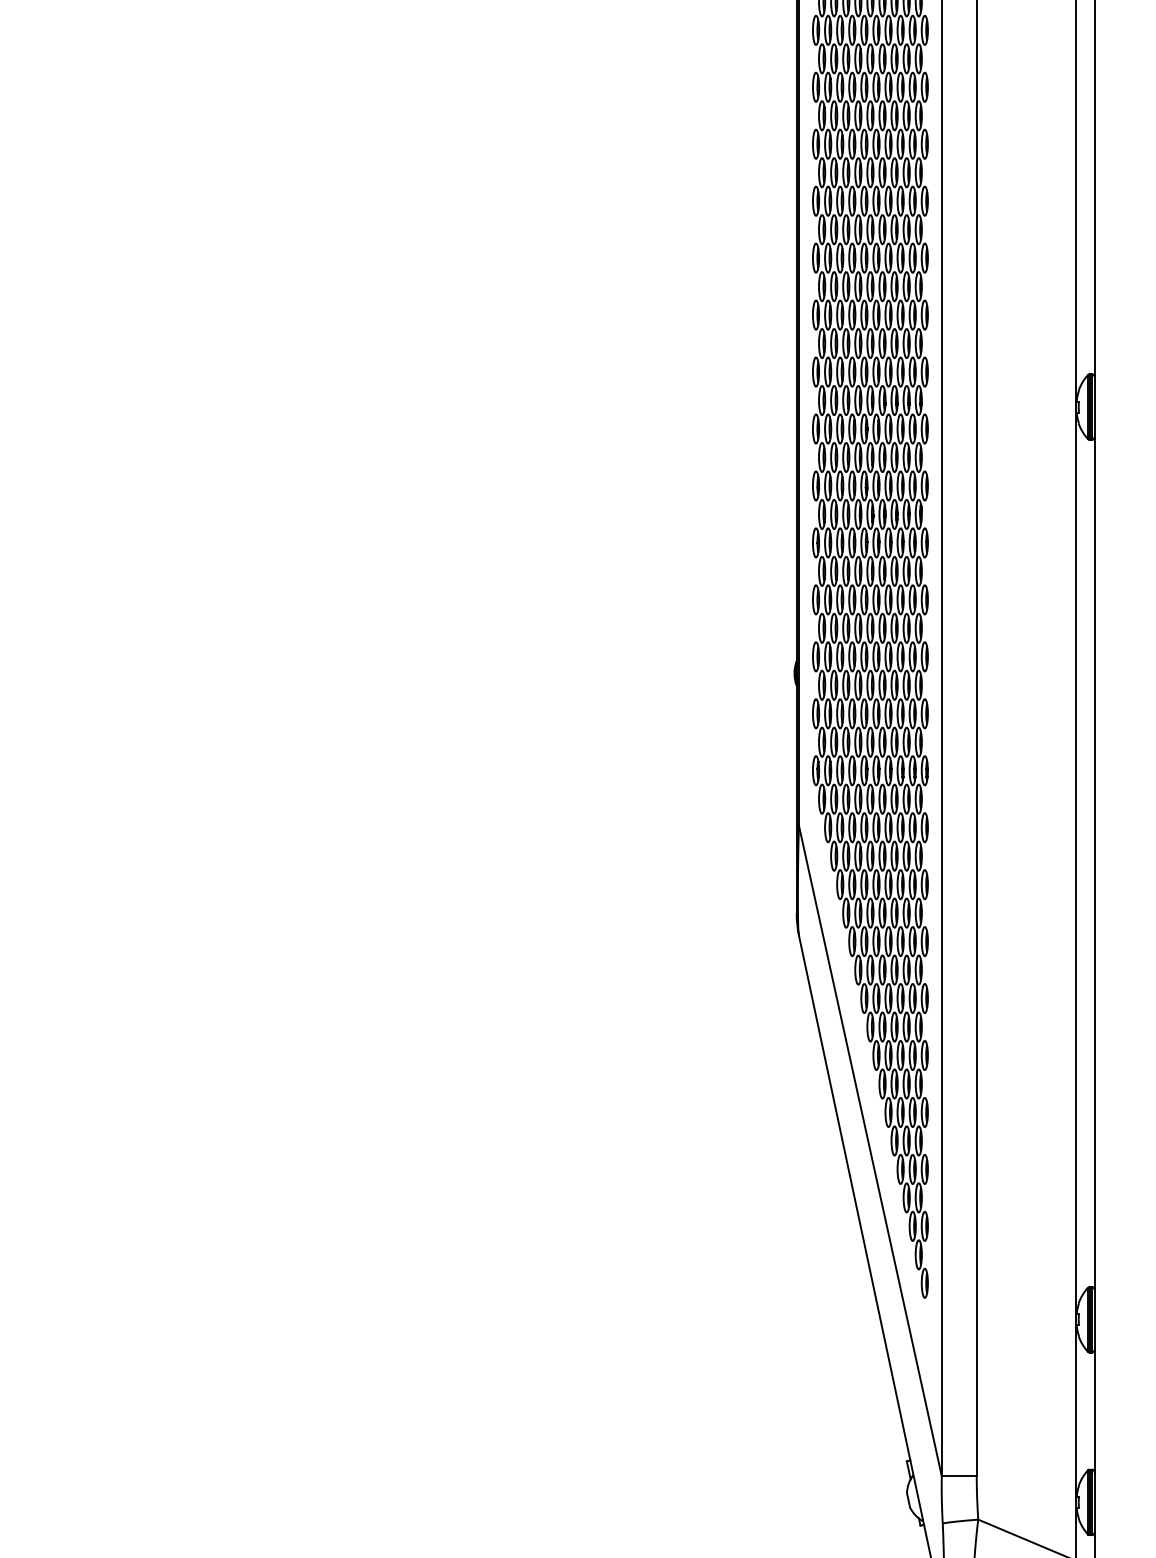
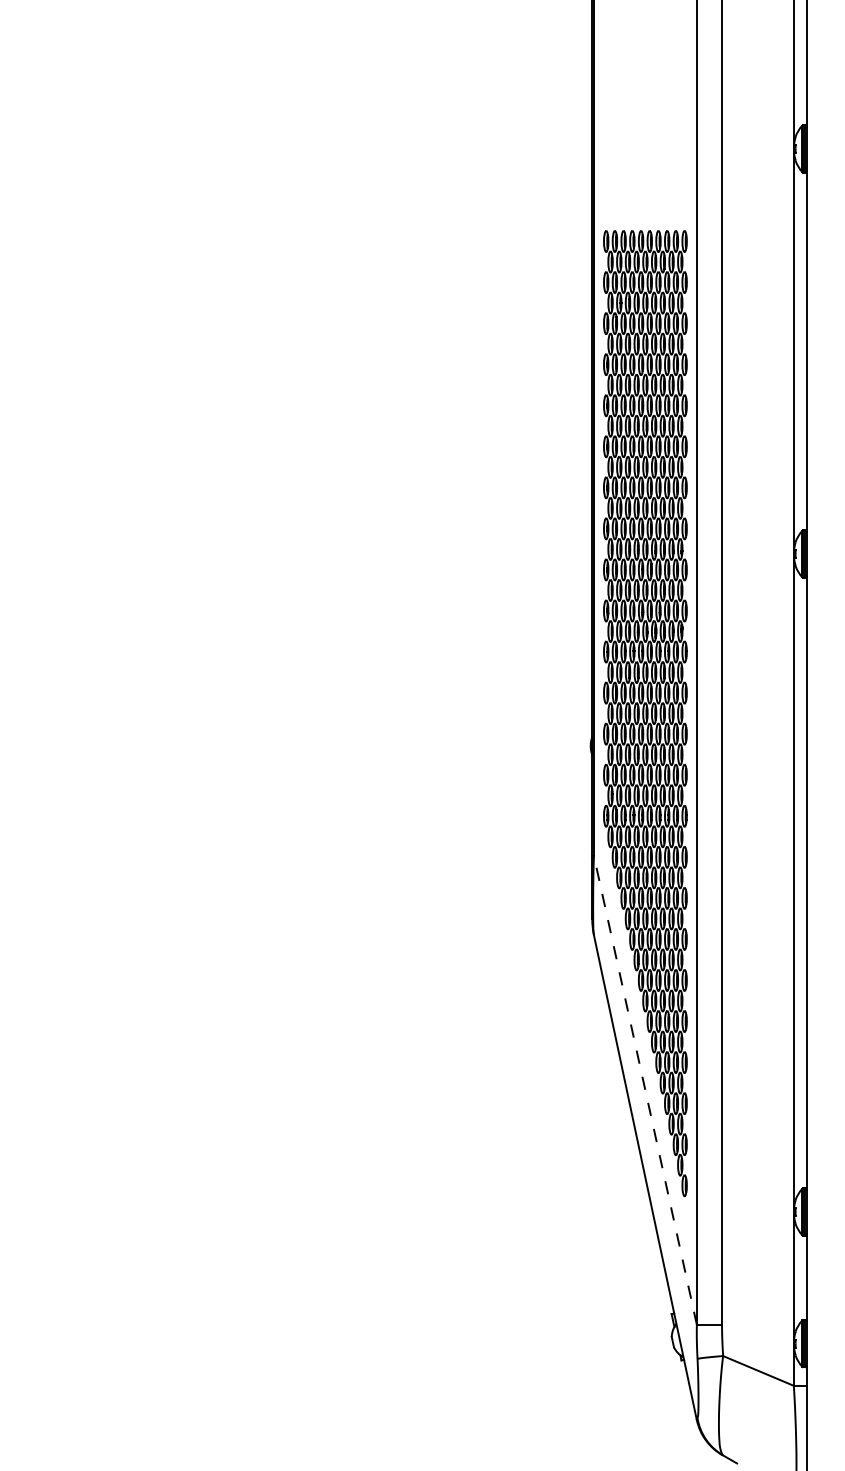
line: (870, 1151) -> (645, 1090), solid -> dashed

